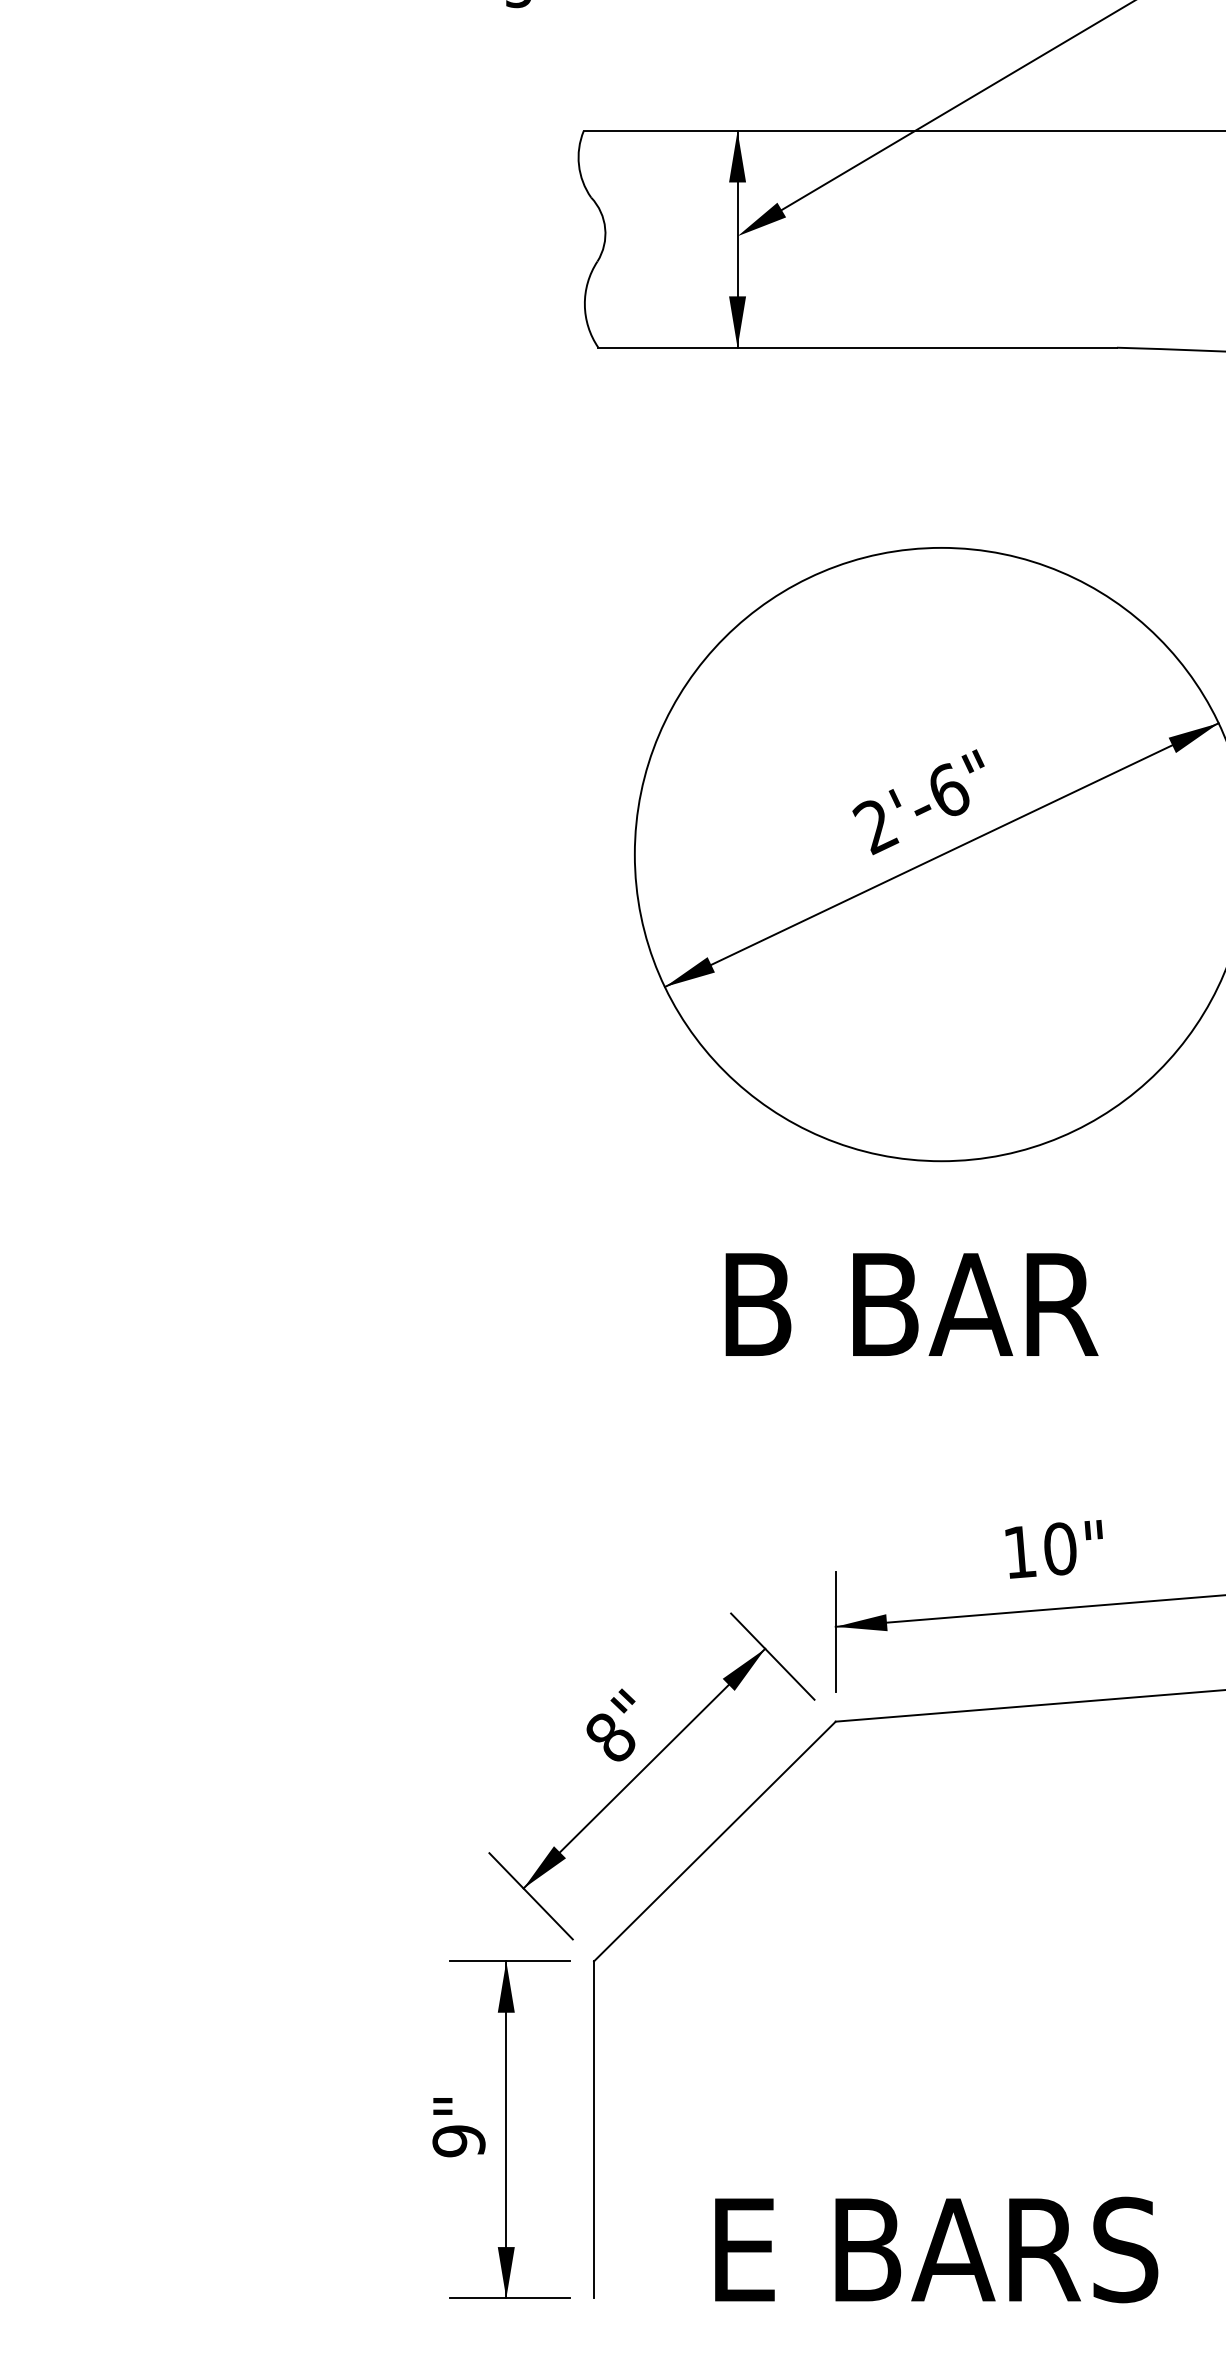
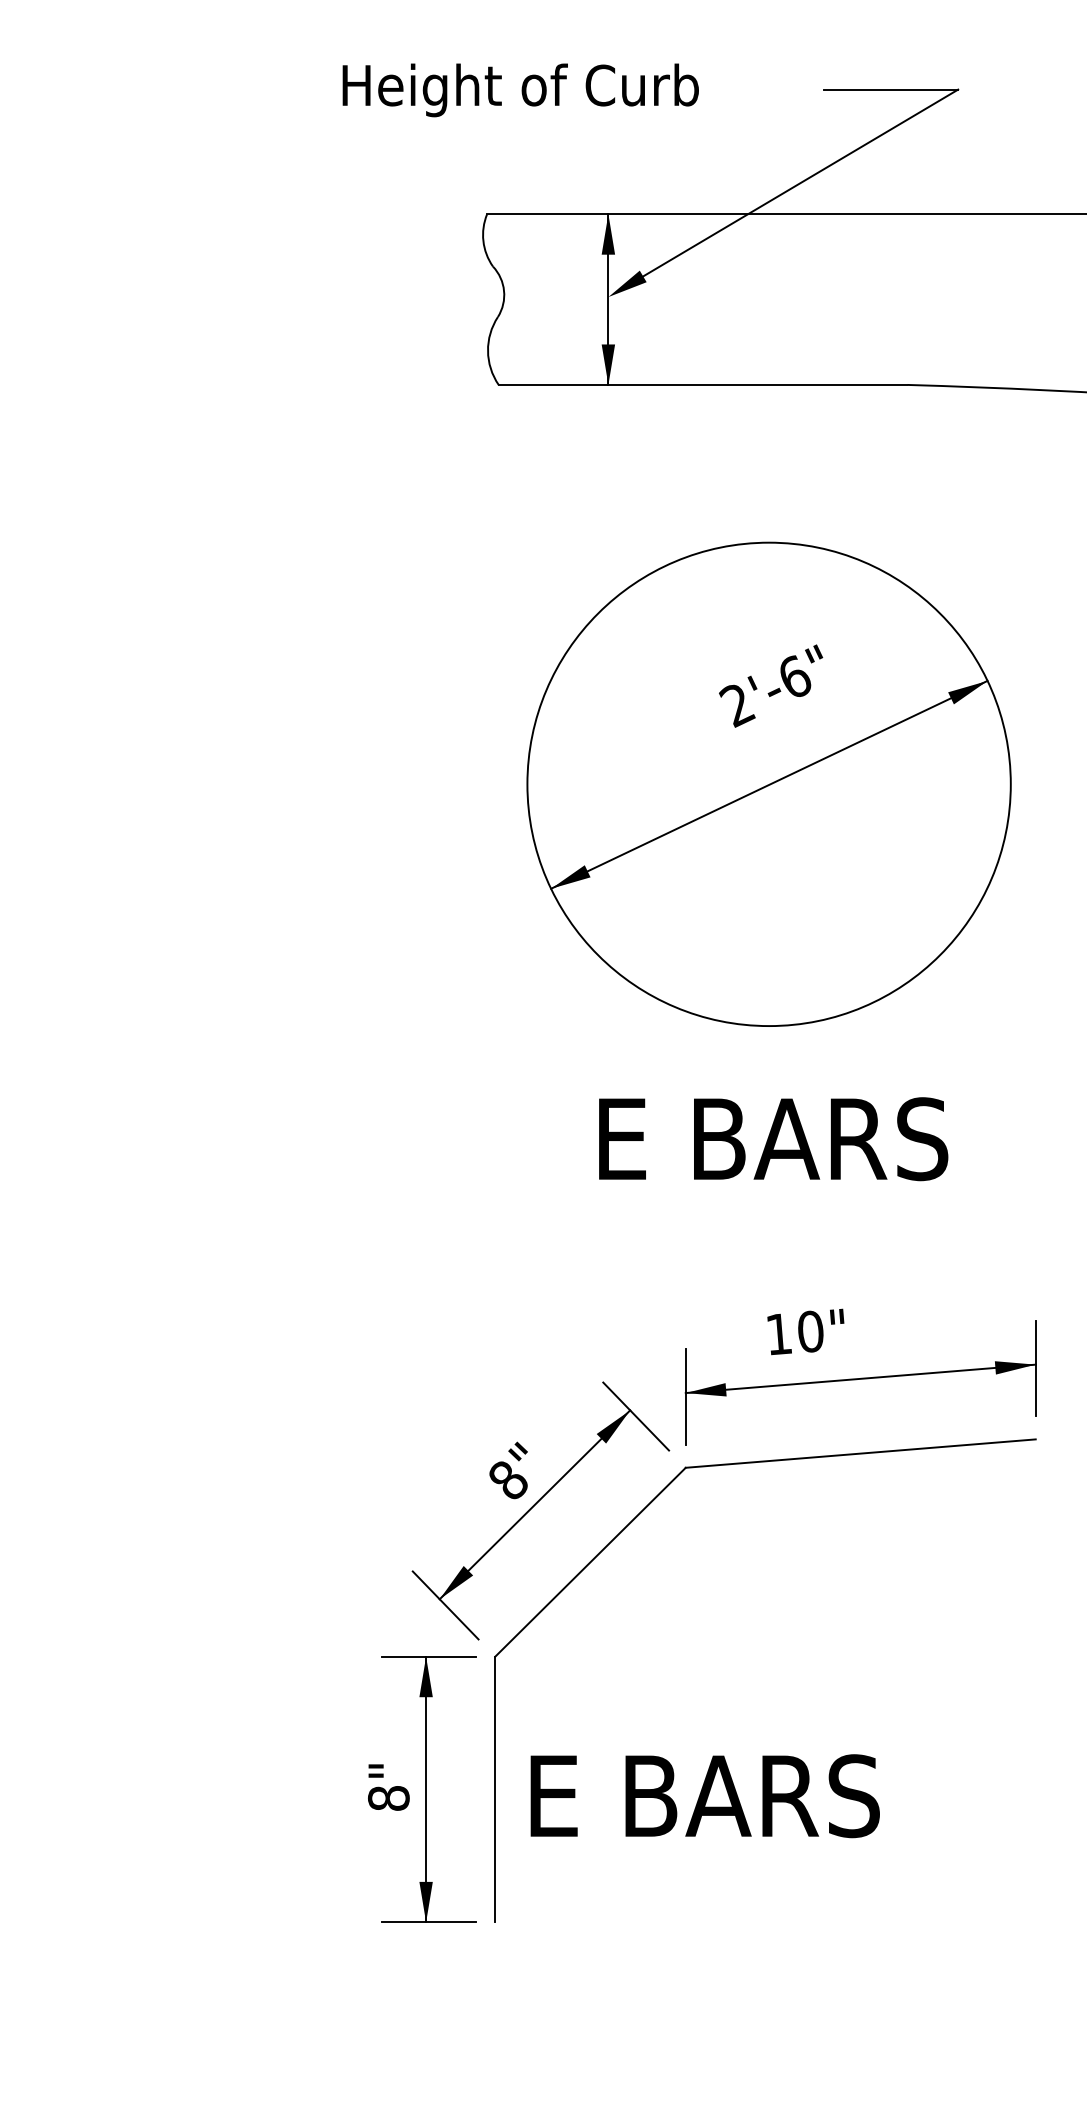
text: (919, 801) -> (771, 685), moved
text: (953, 1305) -> (778, 1139), B BAR -> E BARS
text: (1053, 1548) -> (805, 1331), moved
text: (458, 2141) -> (388, 1798), 9" -> 8"
text: (935, 2250) -> (704, 1796), moved

